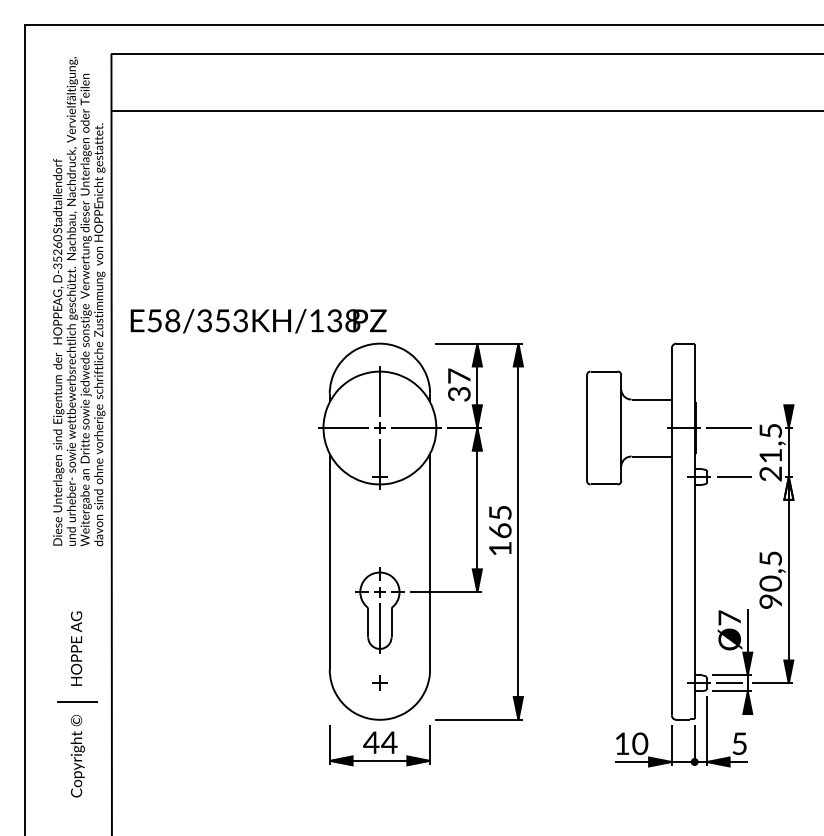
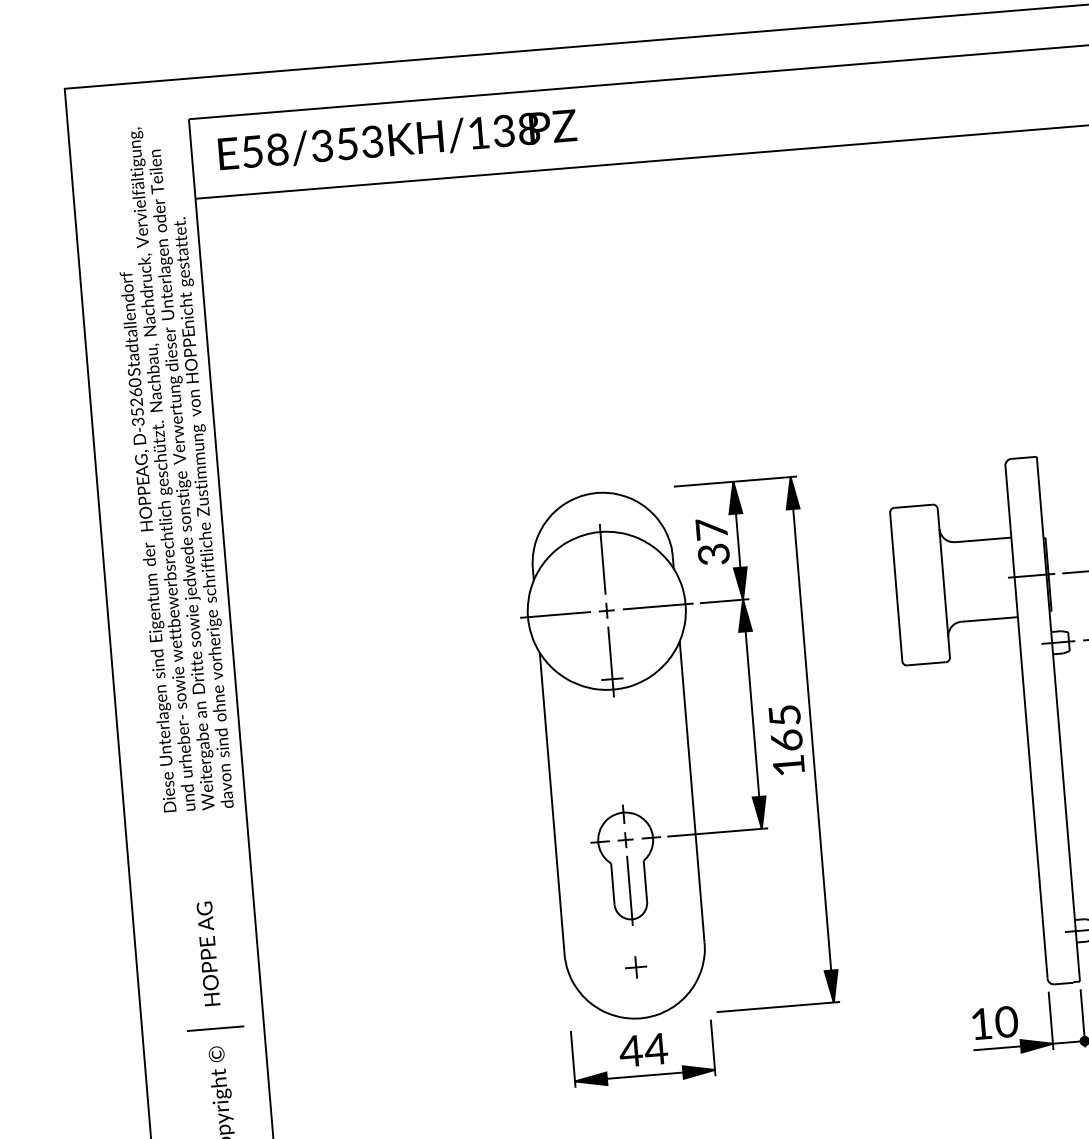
text: (258, 321) -> (397, 140), moved

